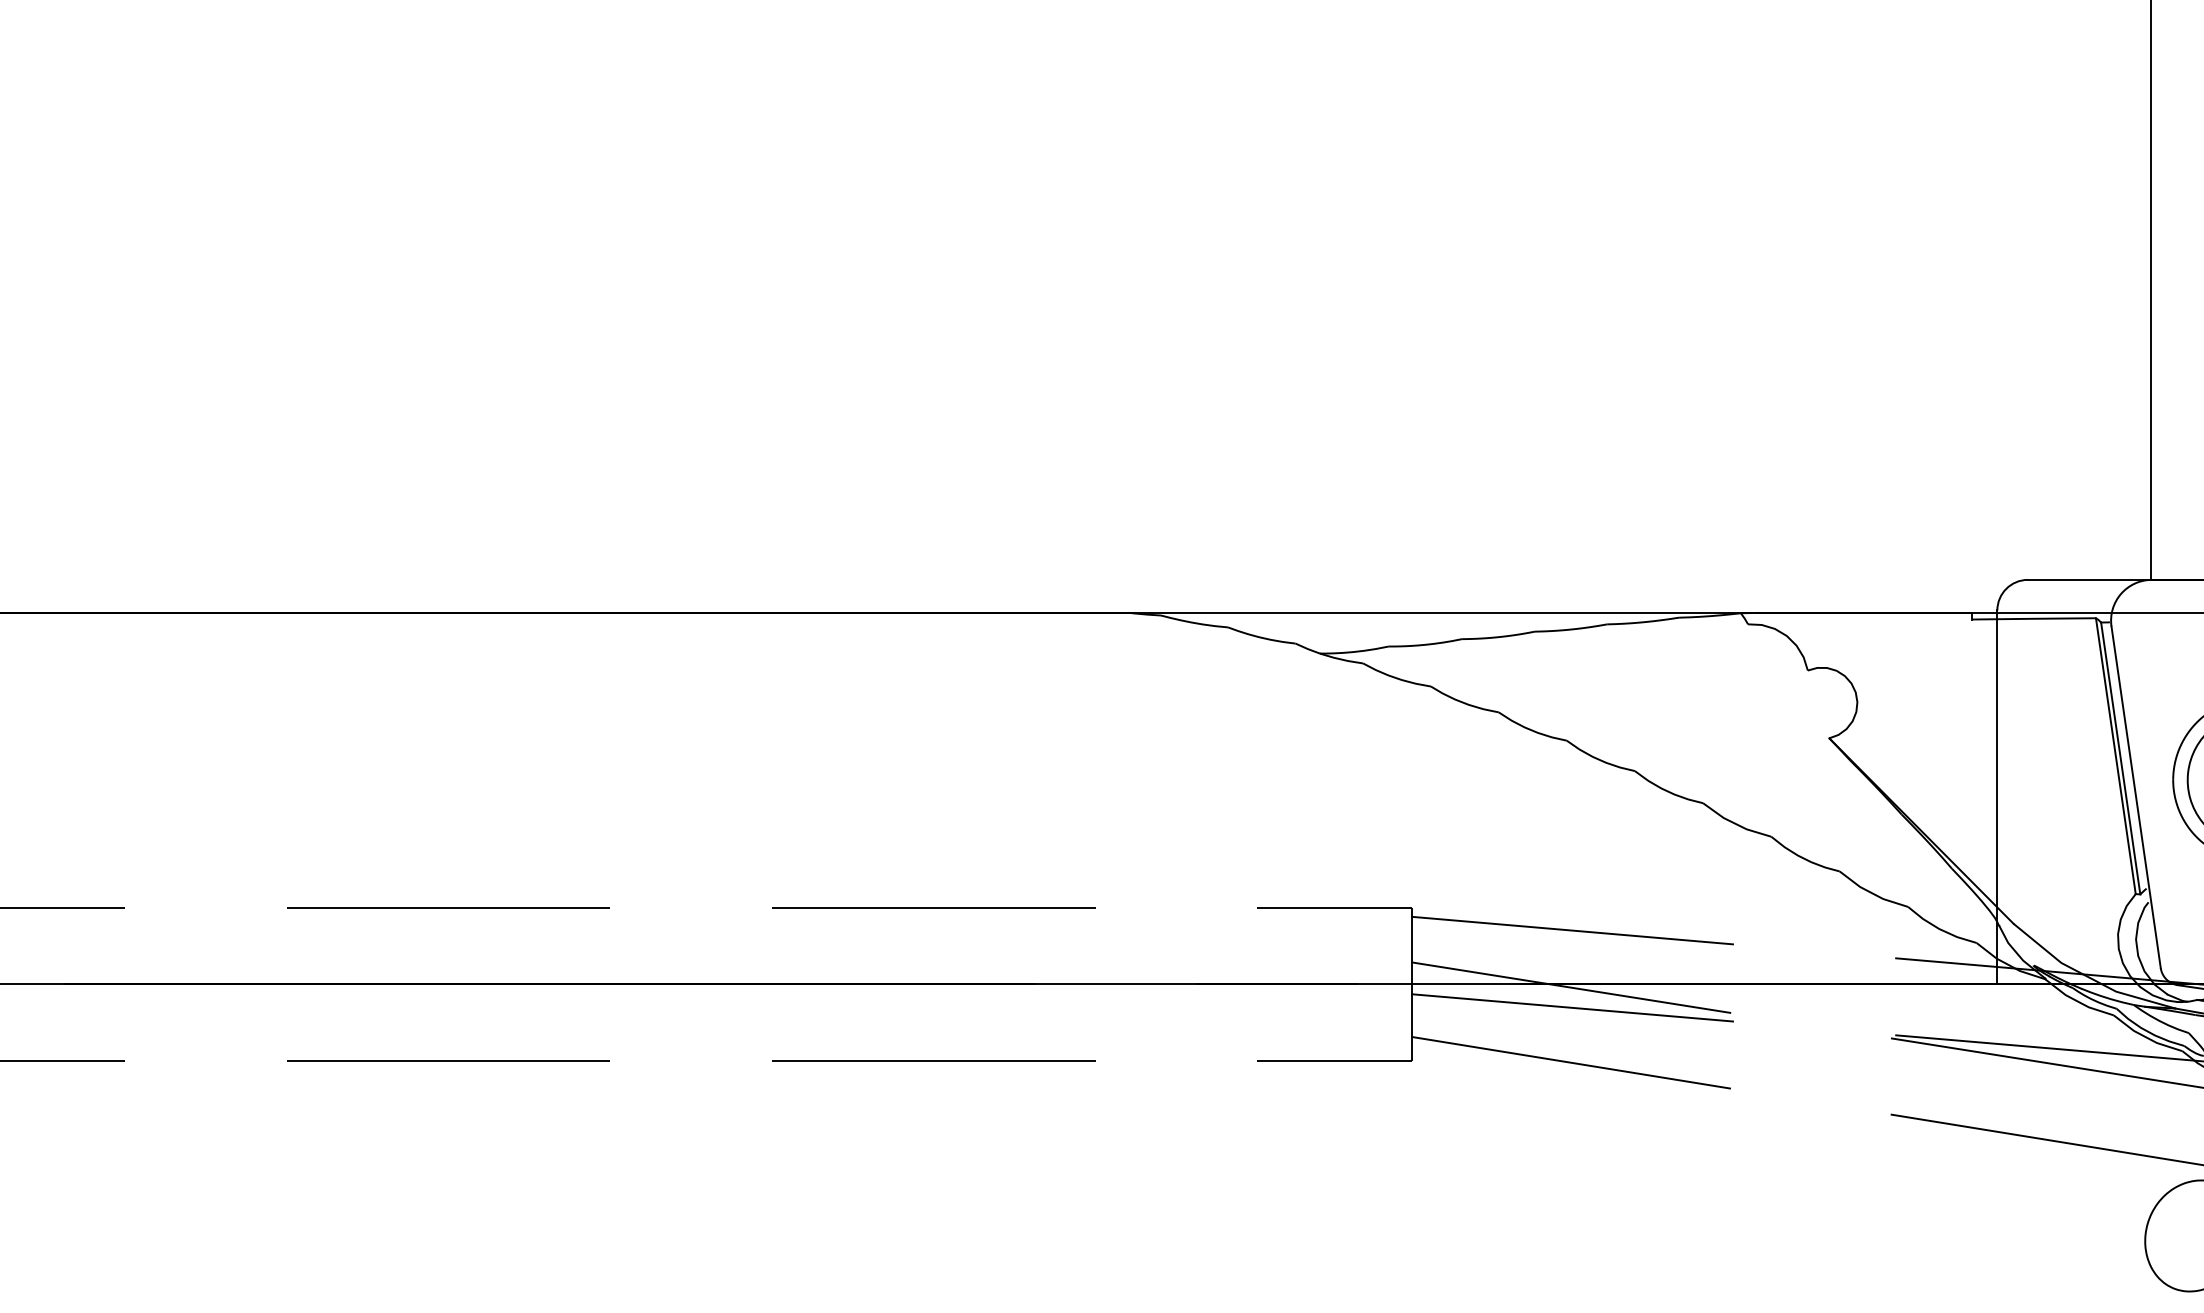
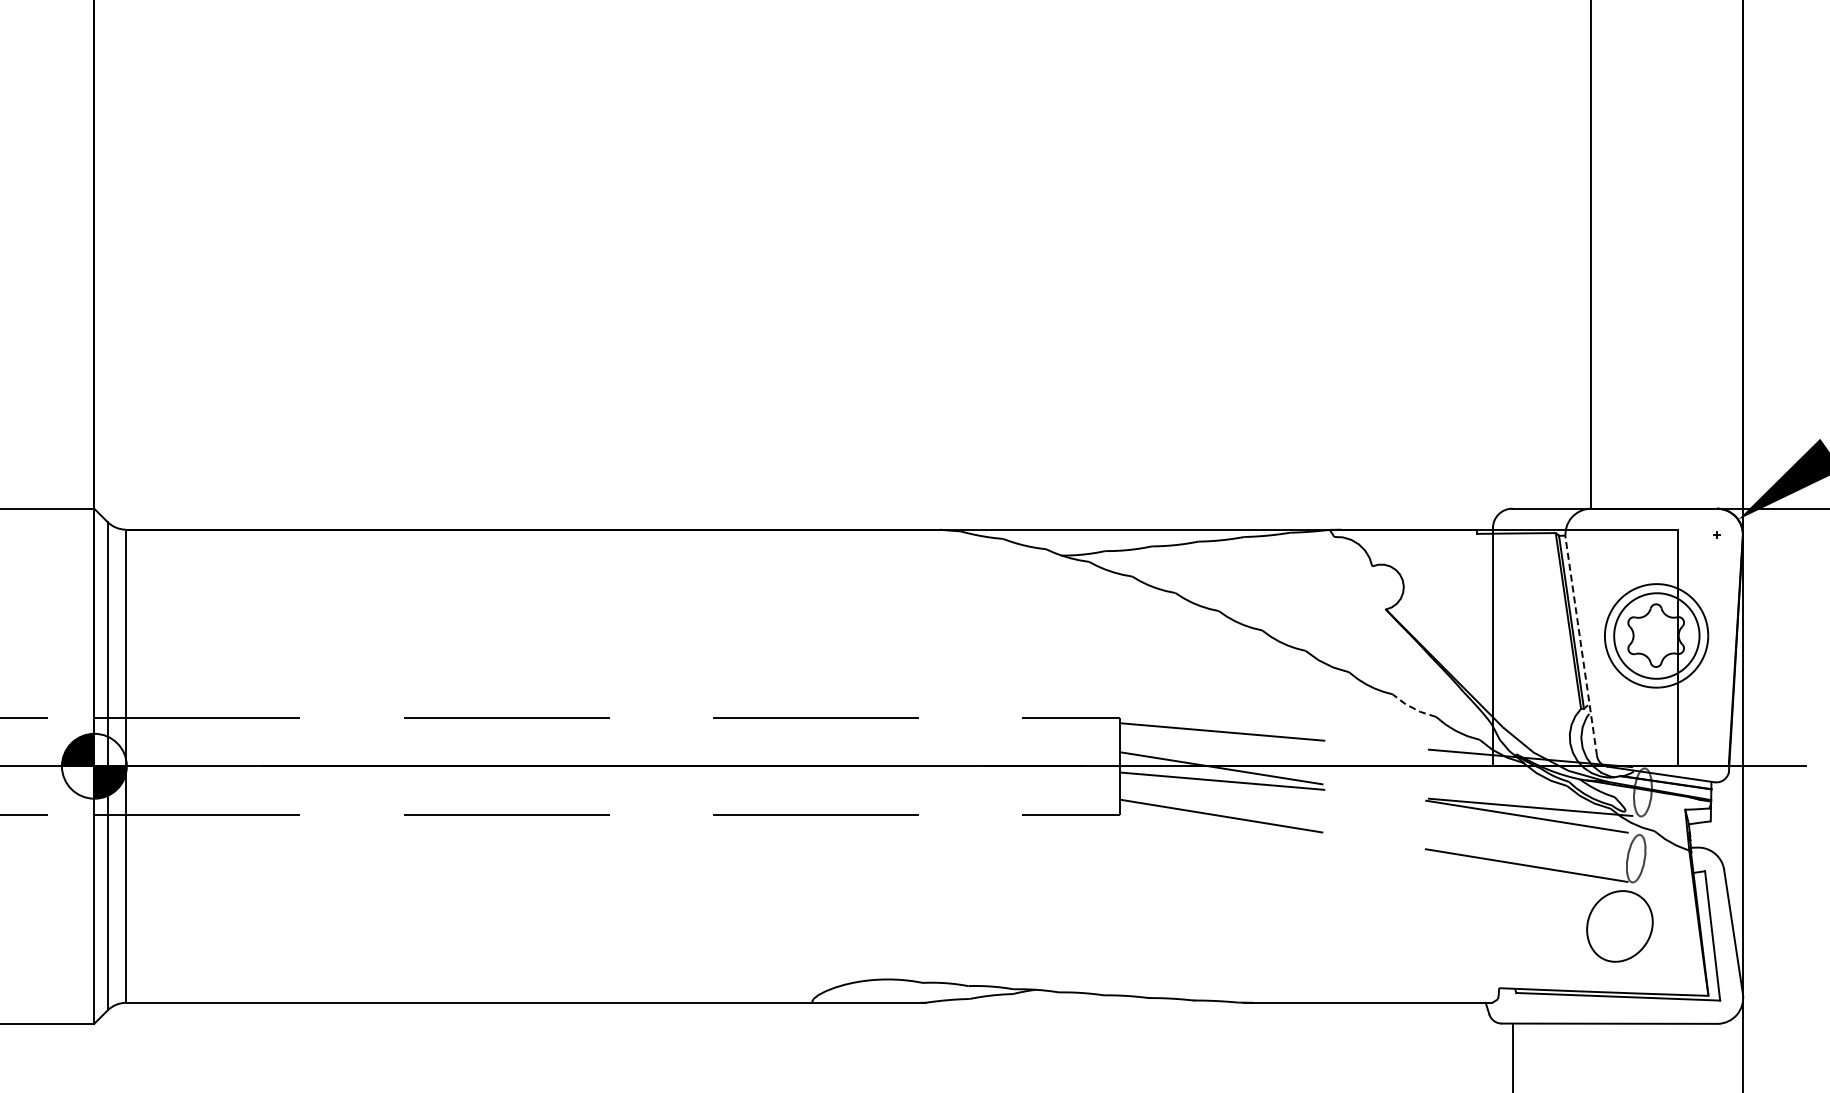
line: (2136, 797) -> (1581, 647), solid -> dashed
line: (1870, 892) -> (1412, 707), solid -> dashed

